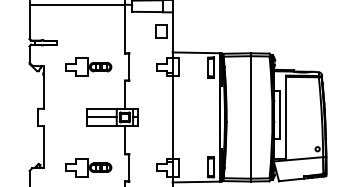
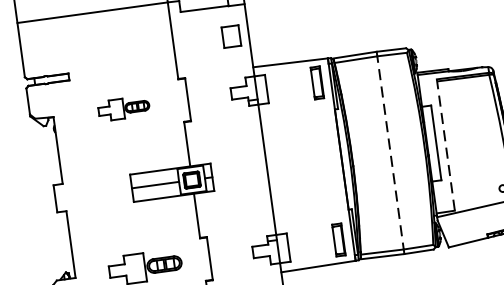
part: (88, 66) -> (123, 107), size x0.7
line: (250, 117) -> (390, 153), solid -> dashed
line: (285, 117) -> (445, 145), solid -> dashed

